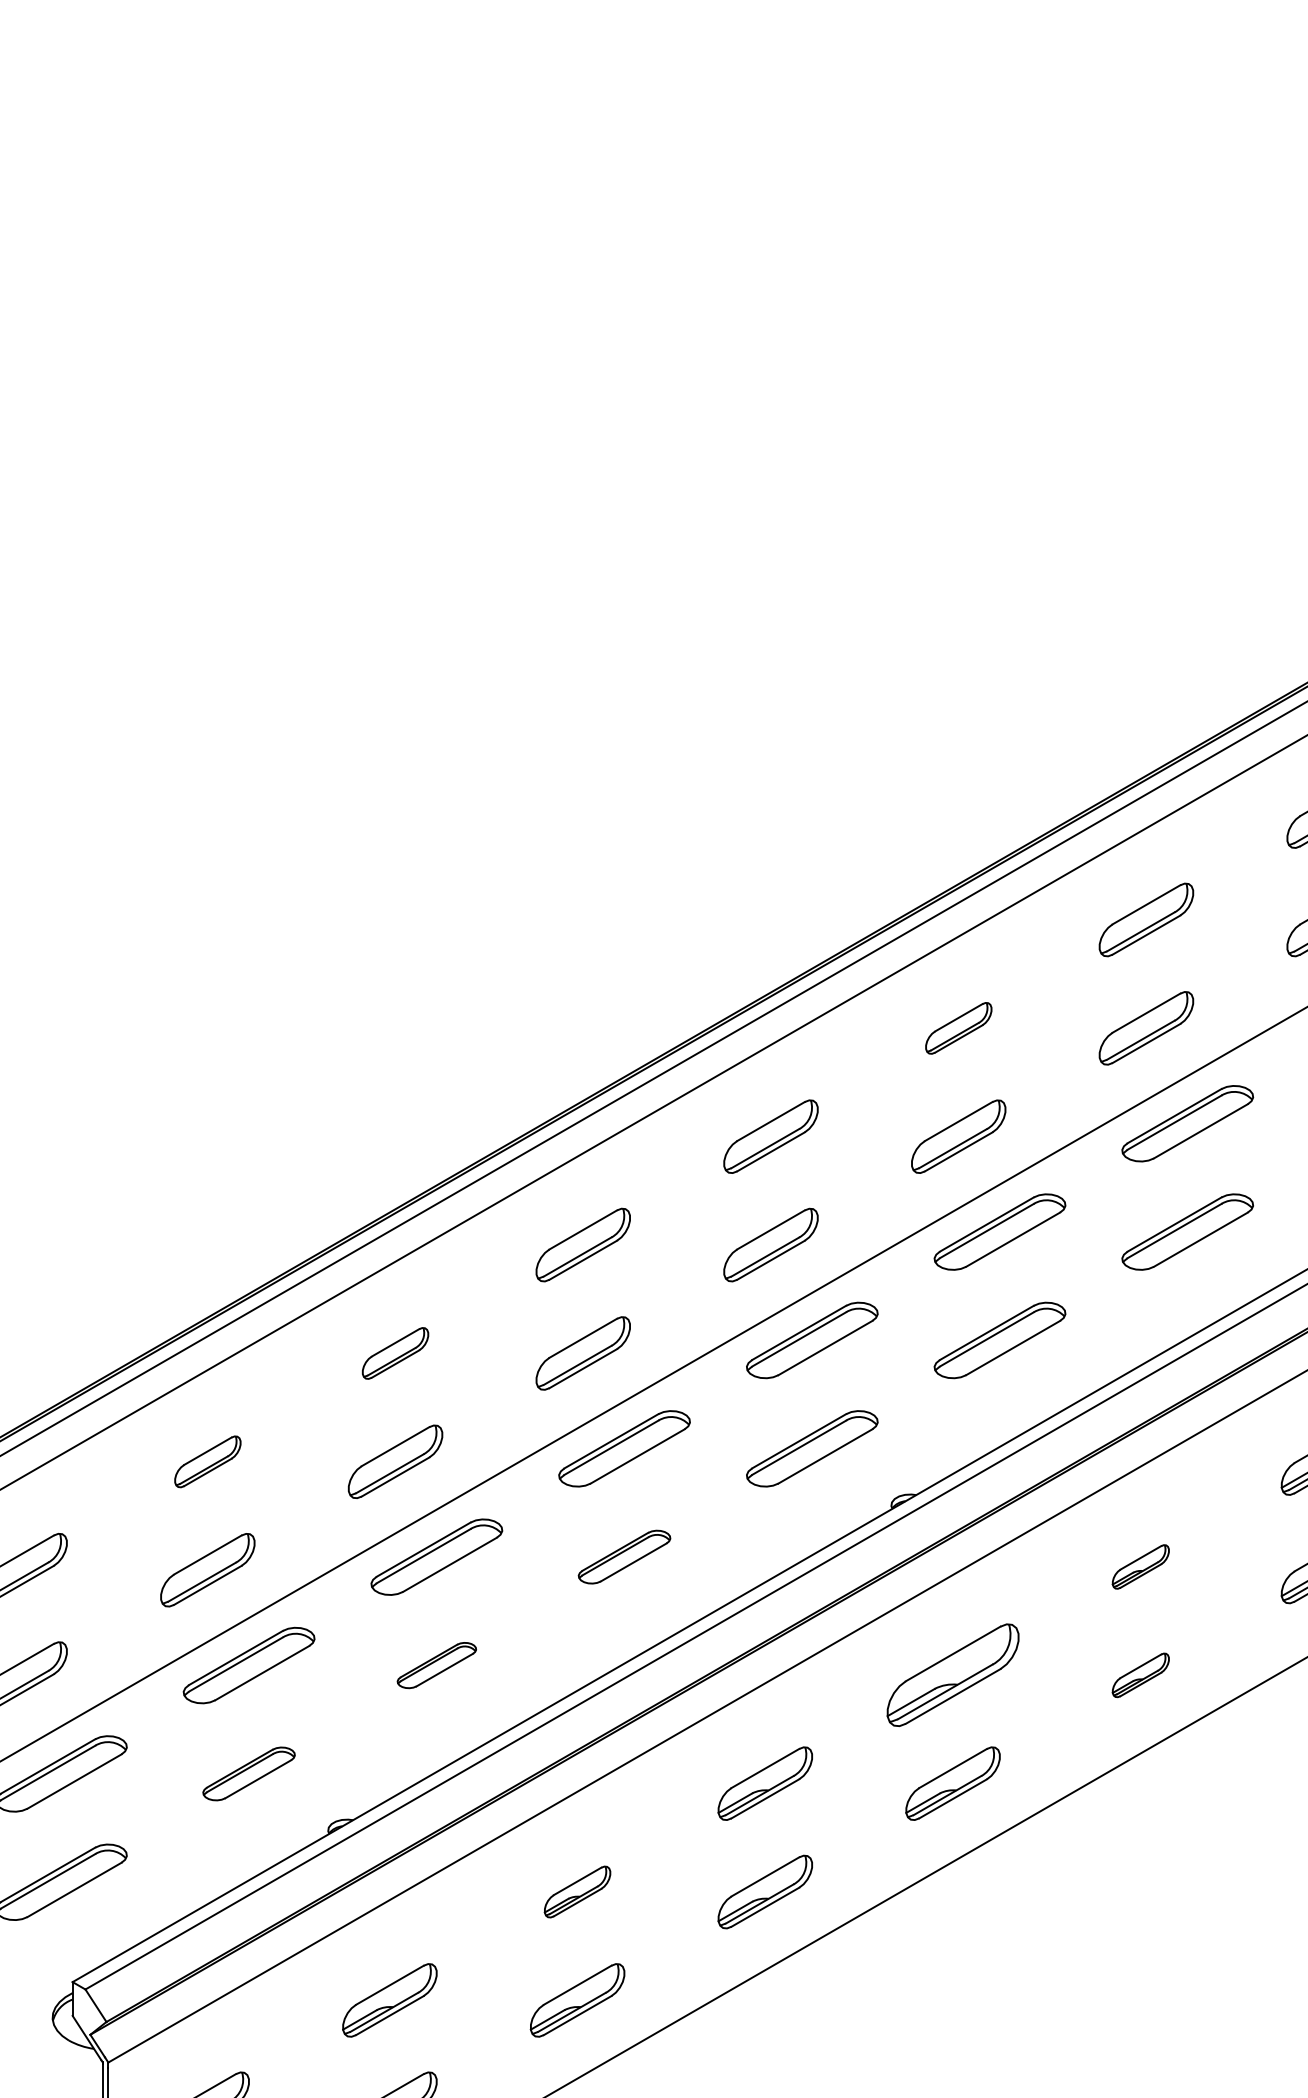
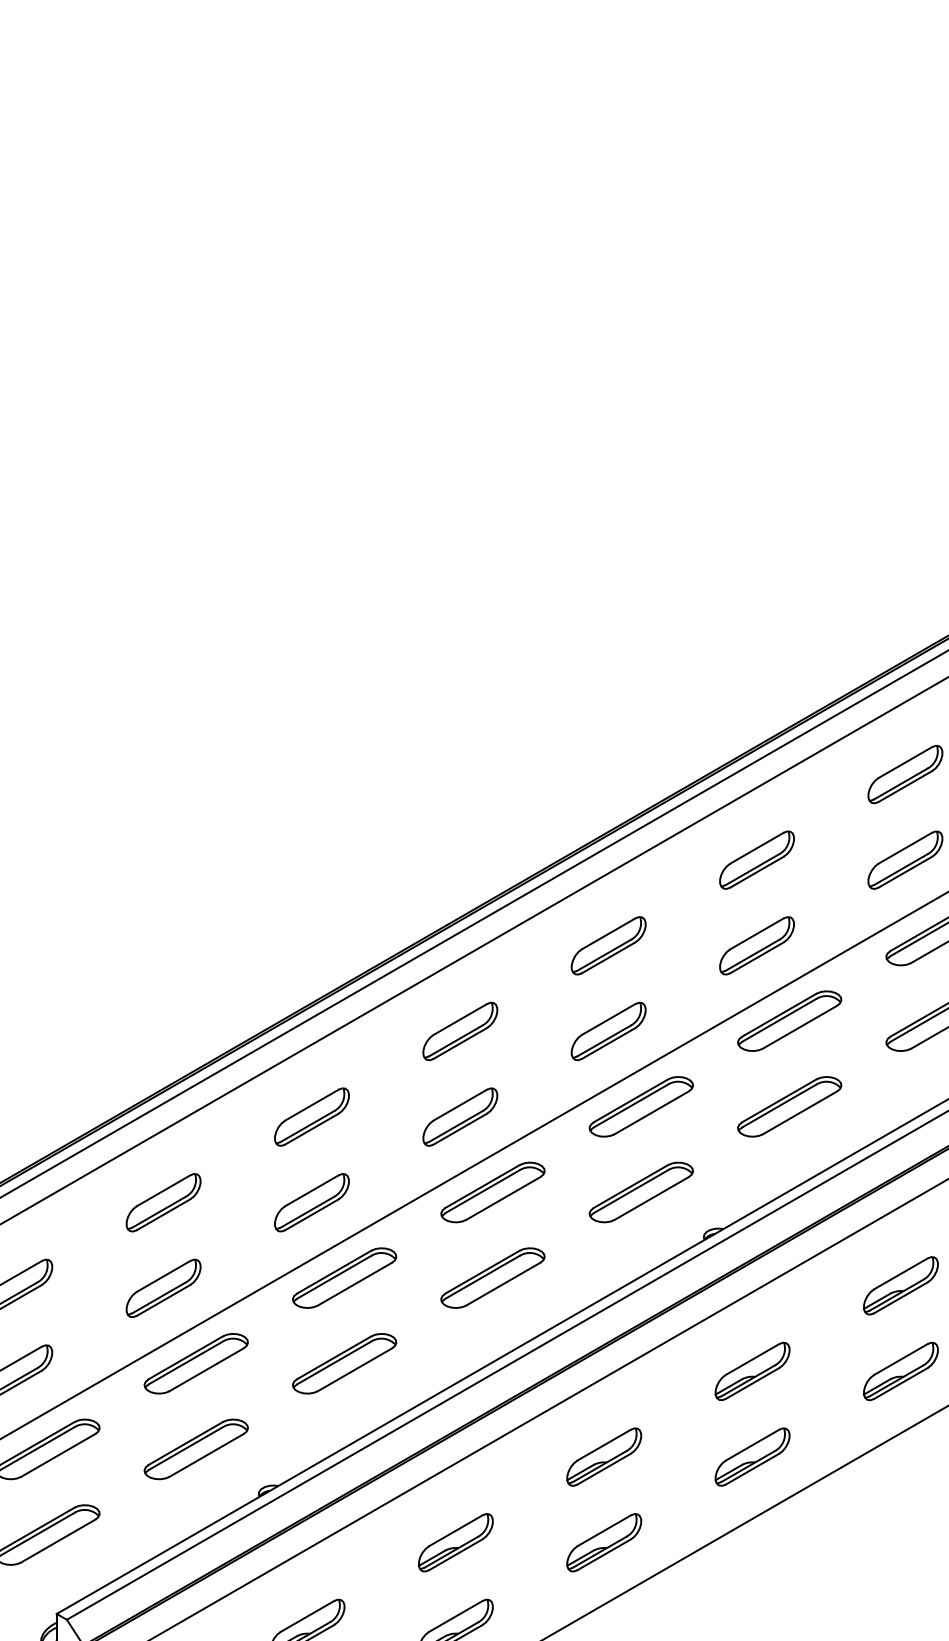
part: (958, 1028) -> (756, 860), size x1.43
part: (395, 1353) -> (311, 1117), size x1.43
part: (207, 1461) -> (163, 1202), size x1.43
part: (624, 1556) -> (492, 1277), size x1.43
part: (1140, 1566) -> (900, 1285), size x1.67
part: (436, 1665) -> (344, 1363), size x1.67
part: (952, 1675) -> (752, 1371), size x0.71
part: (1140, 1675) -> (900, 1371), size x1.67
part: (248, 1773) -> (195, 1449), size x1.43
part: (577, 1891) -> (455, 1542), size x1.43

